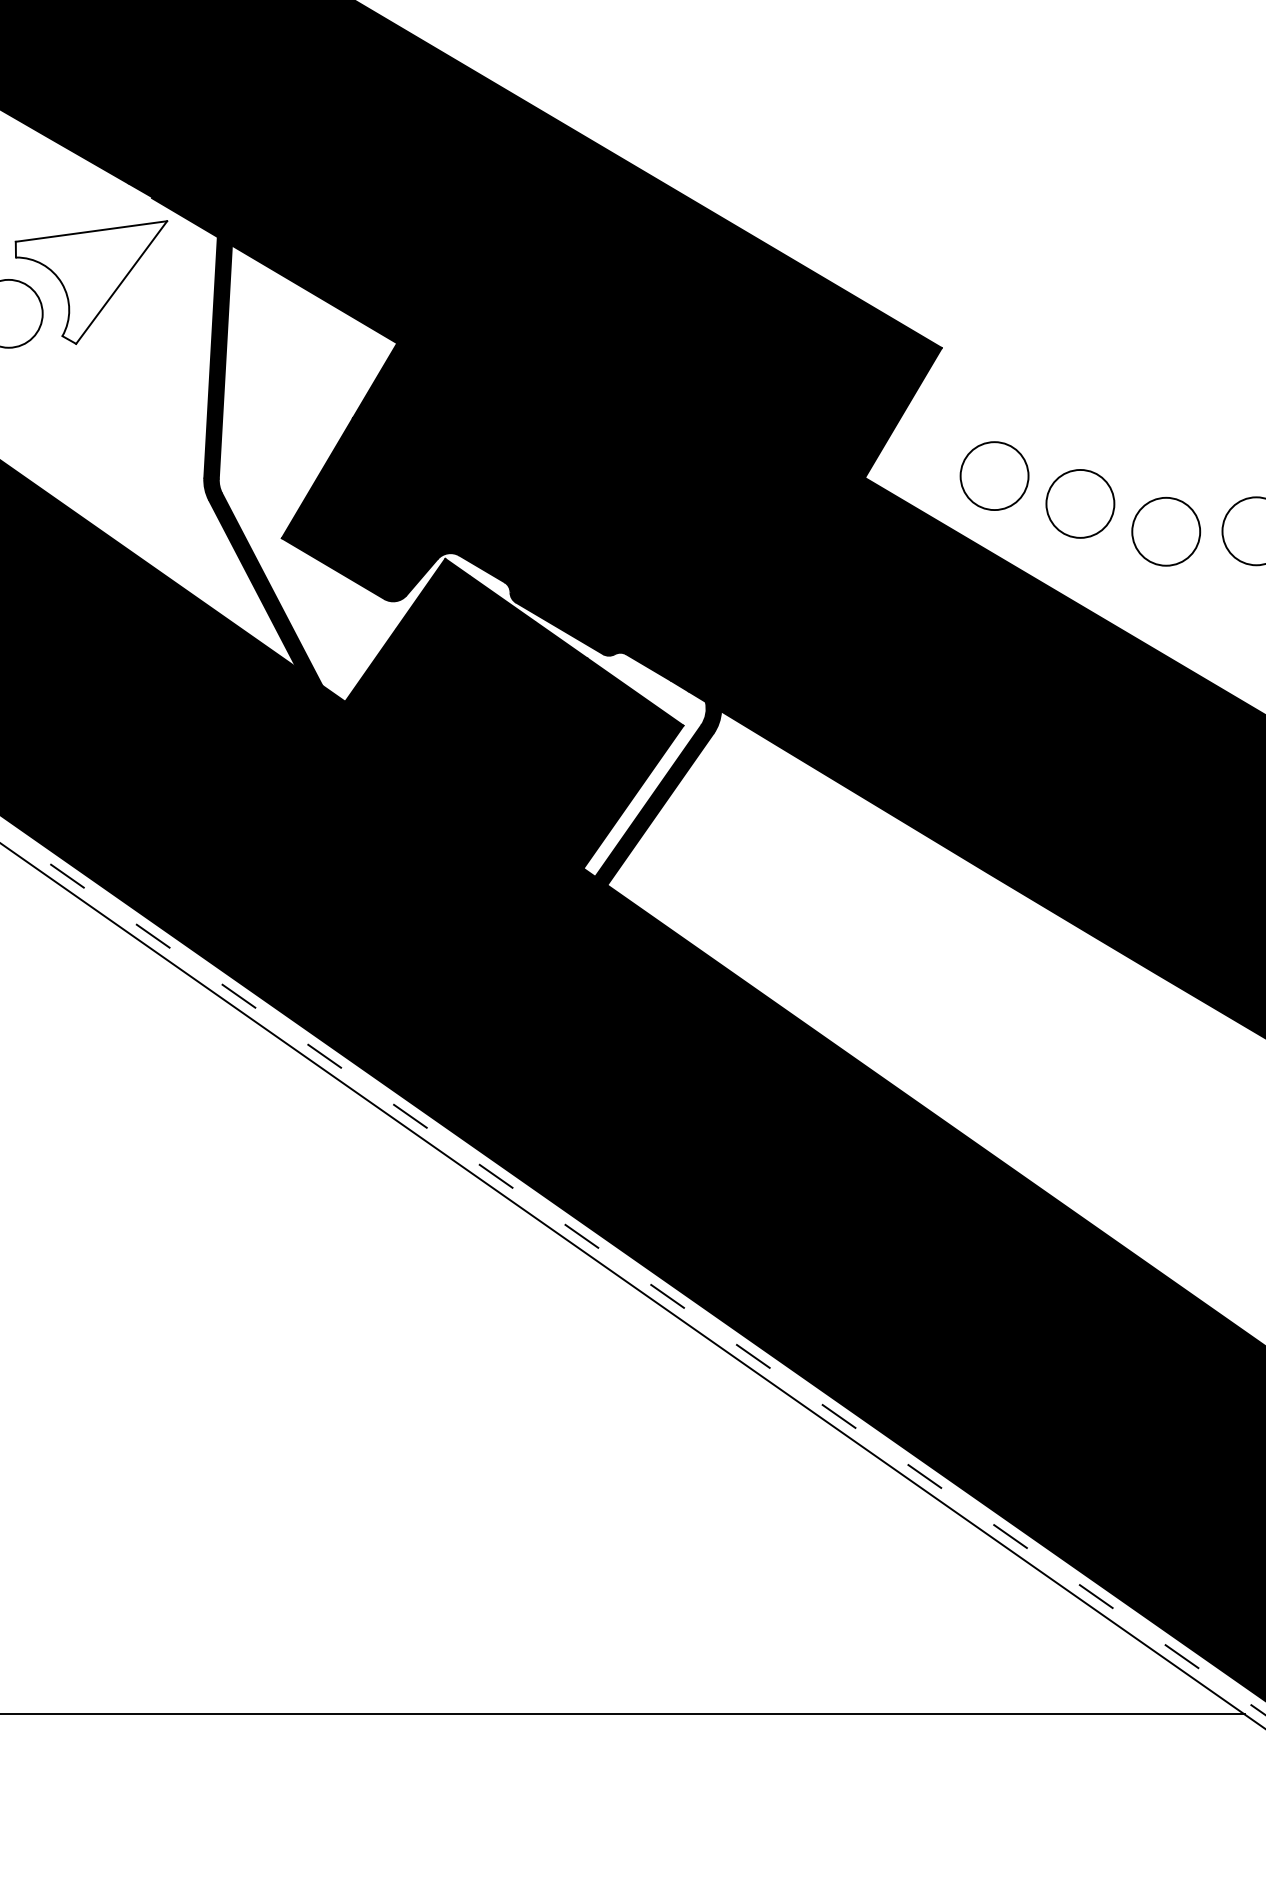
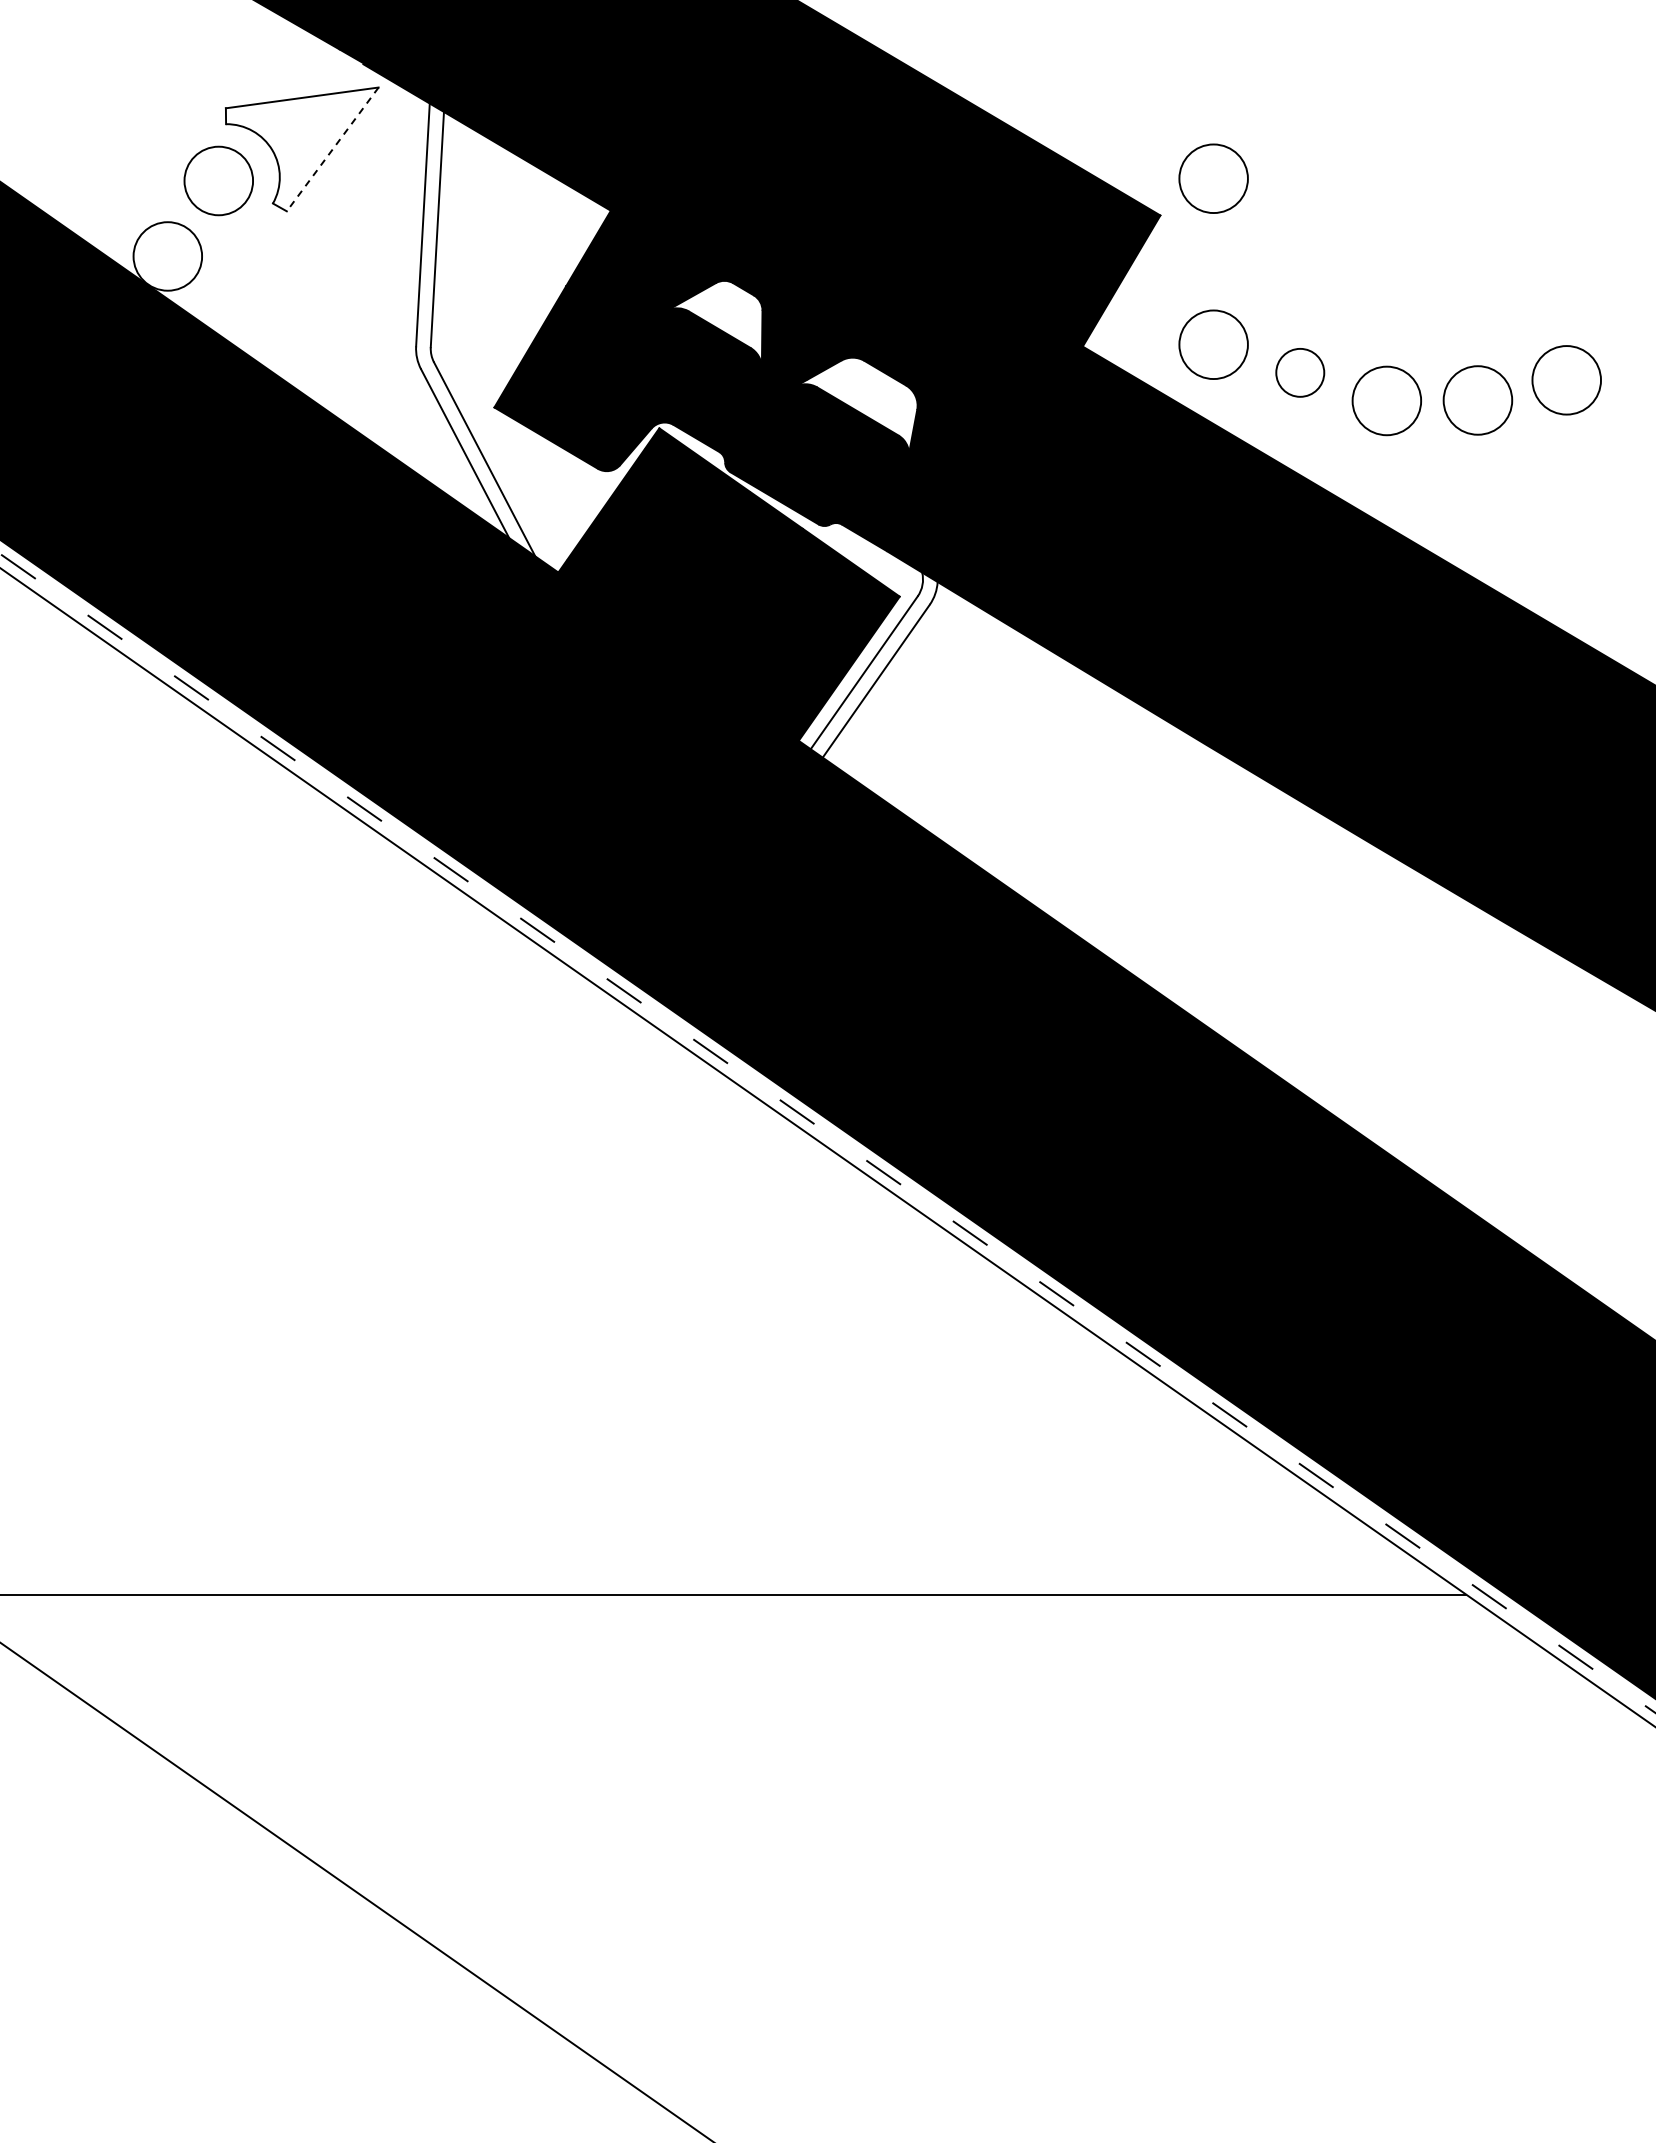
line: (121, 282) -> (332, 149), solid -> dashed
circle: (994, 311) -> (1213, 178), added
fill: (499, 455) -> (714, 323), removed
fill: (263, 460) -> (475, 329), removed
circle: (1080, 503) -> (1300, 372), size x0.7
fill: (639, 537) -> (855, 406), removed
fill: (657, 792) -> (873, 664), removed

